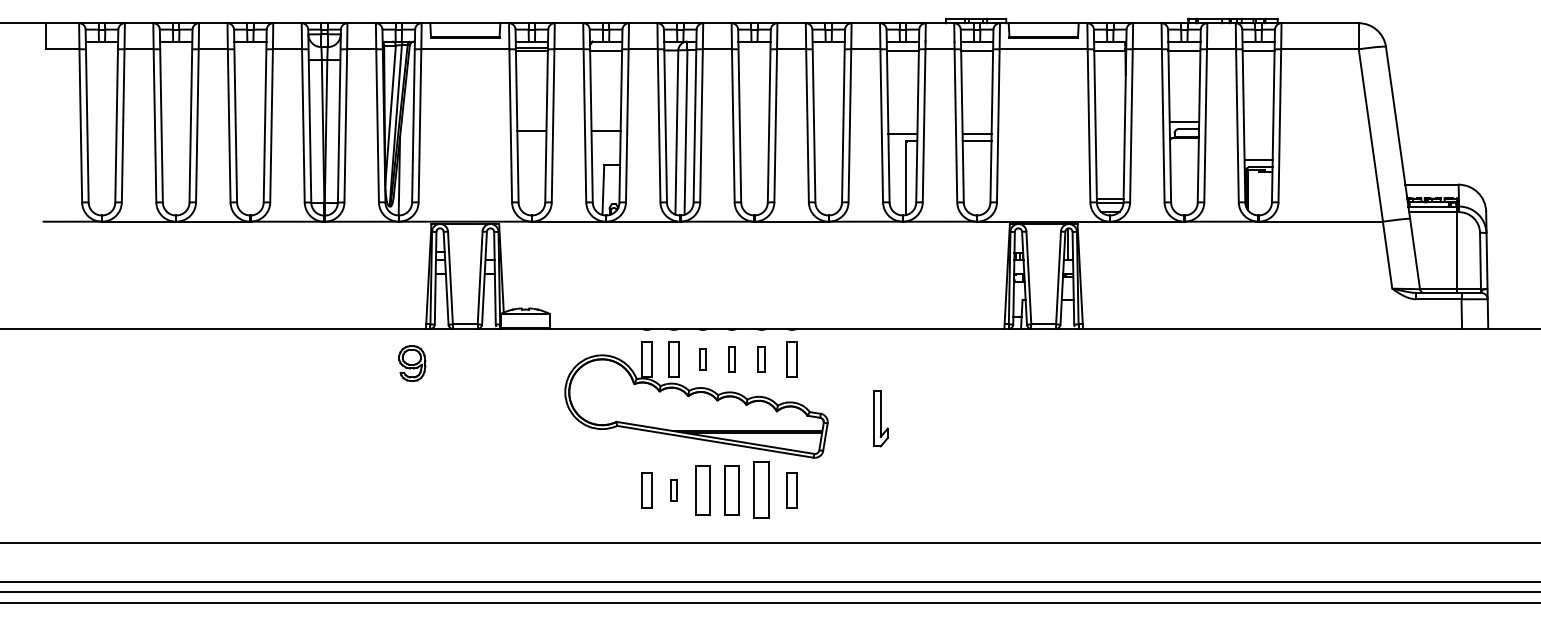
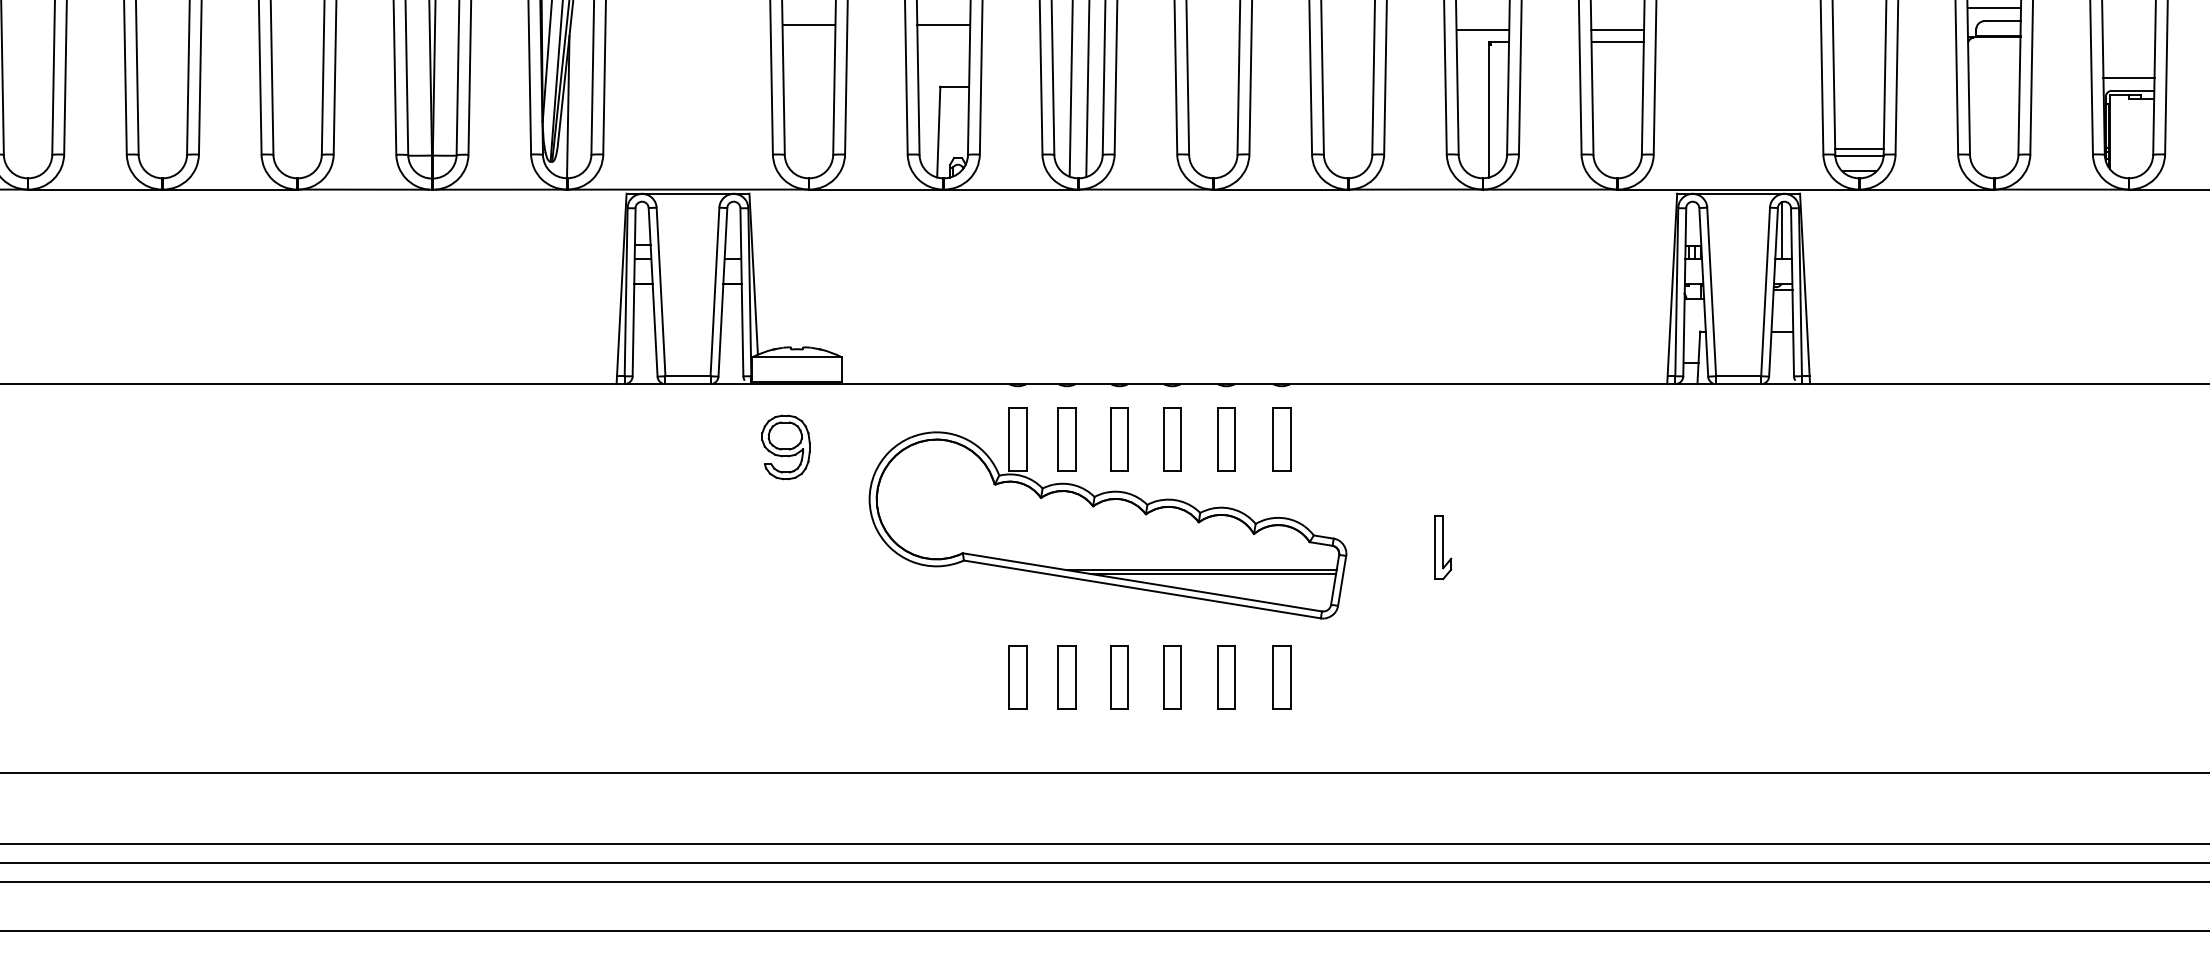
part: (702, 359) -> (1118, 439), size x1.67
part: (731, 359) -> (1171, 439), size x1.43
part: (761, 359) -> (1226, 439), size x1.43
part: (412, 363) -> (786, 447), moved
part: (881, 418) -> (1443, 547), size x0.62
part: (673, 490) -> (1066, 677), size x1.67
part: (702, 490) -> (1118, 677), size x0.71
part: (731, 490) -> (1171, 677), size x0.71
part: (761, 490) -> (1226, 677), size x0.62

